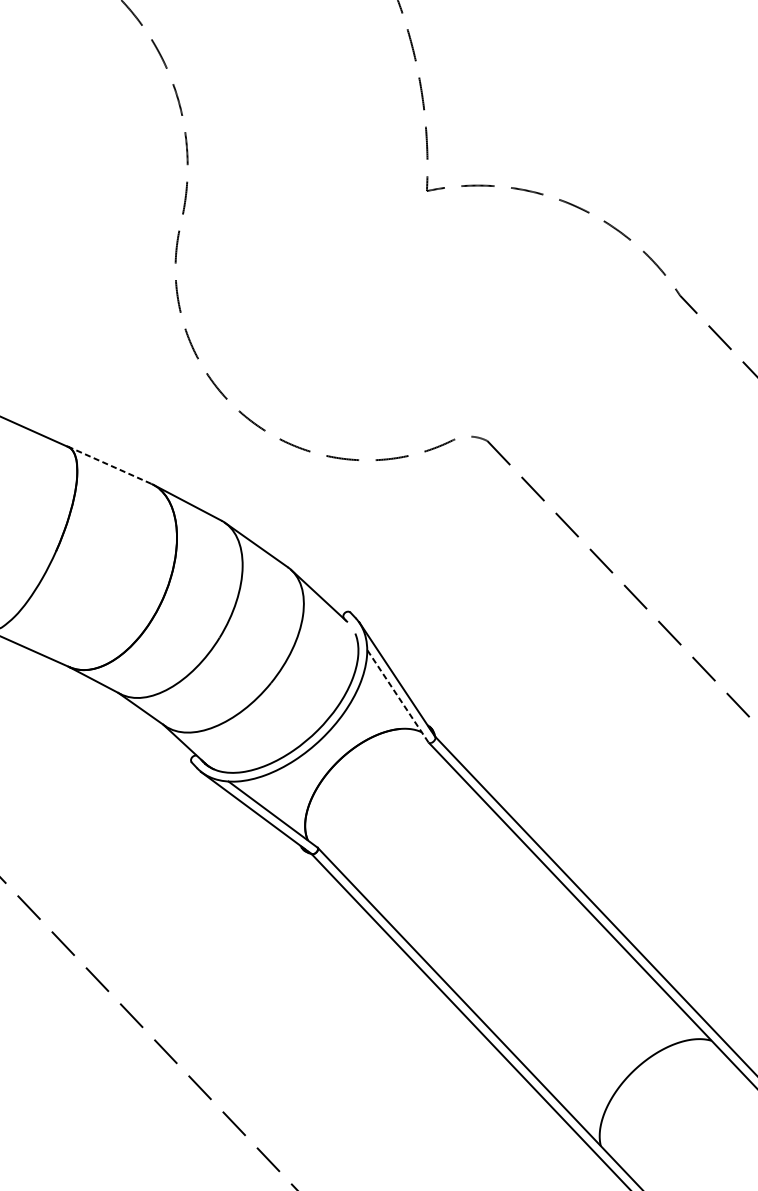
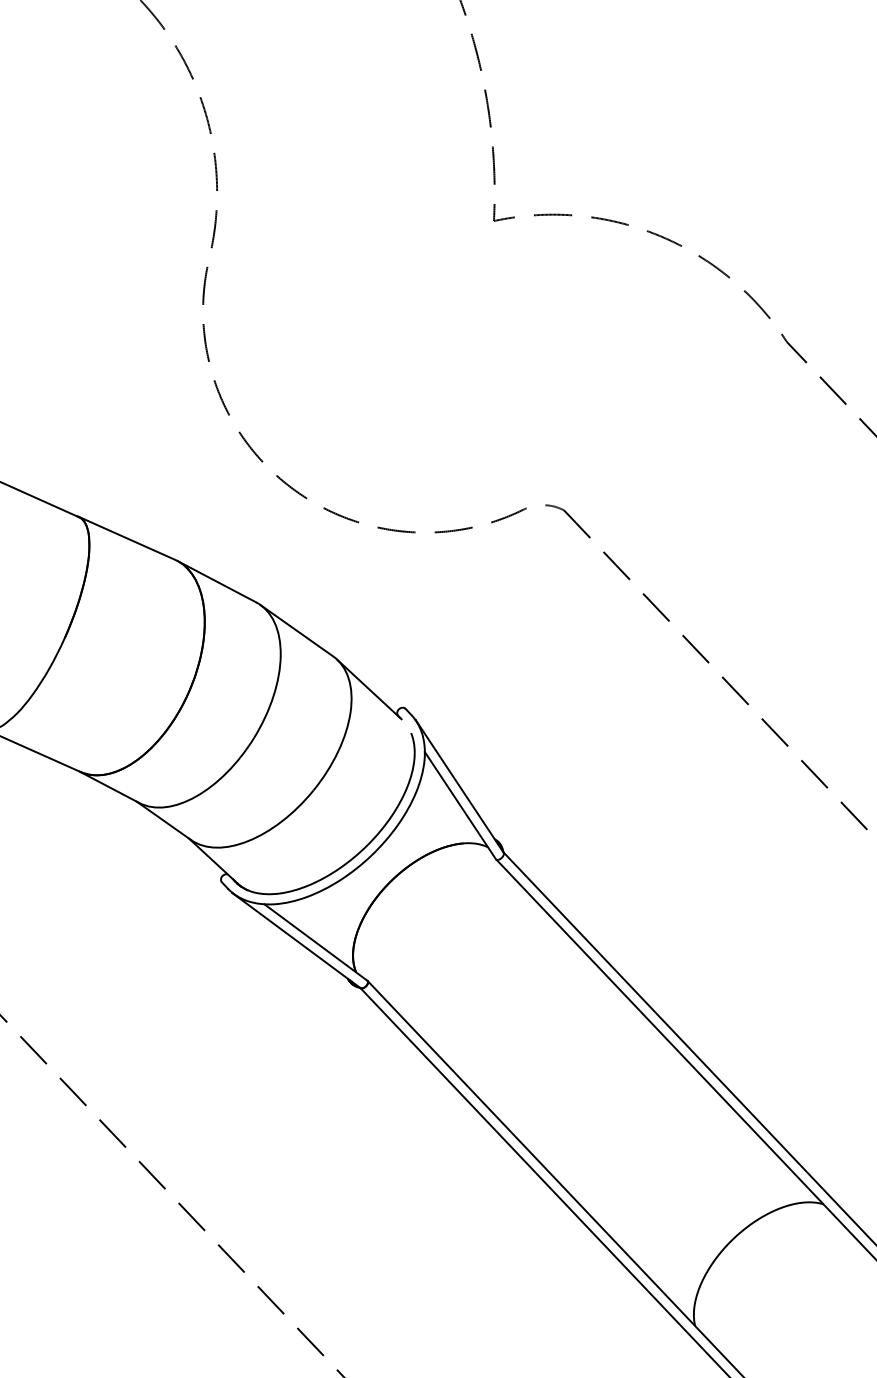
line: (109, 465) -> (126, 538), dashed -> solid
line: (398, 696) -> (460, 805), dashed -> solid

